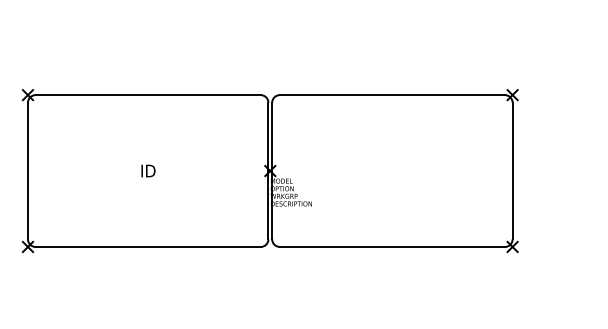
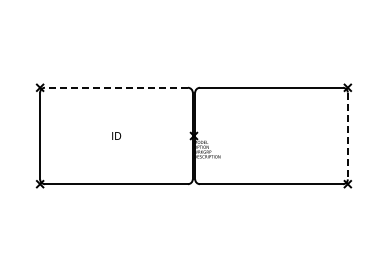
line: (146, 94) -> (115, 87), solid -> dashed
line: (512, 171) -> (347, 136), solid -> dashed

